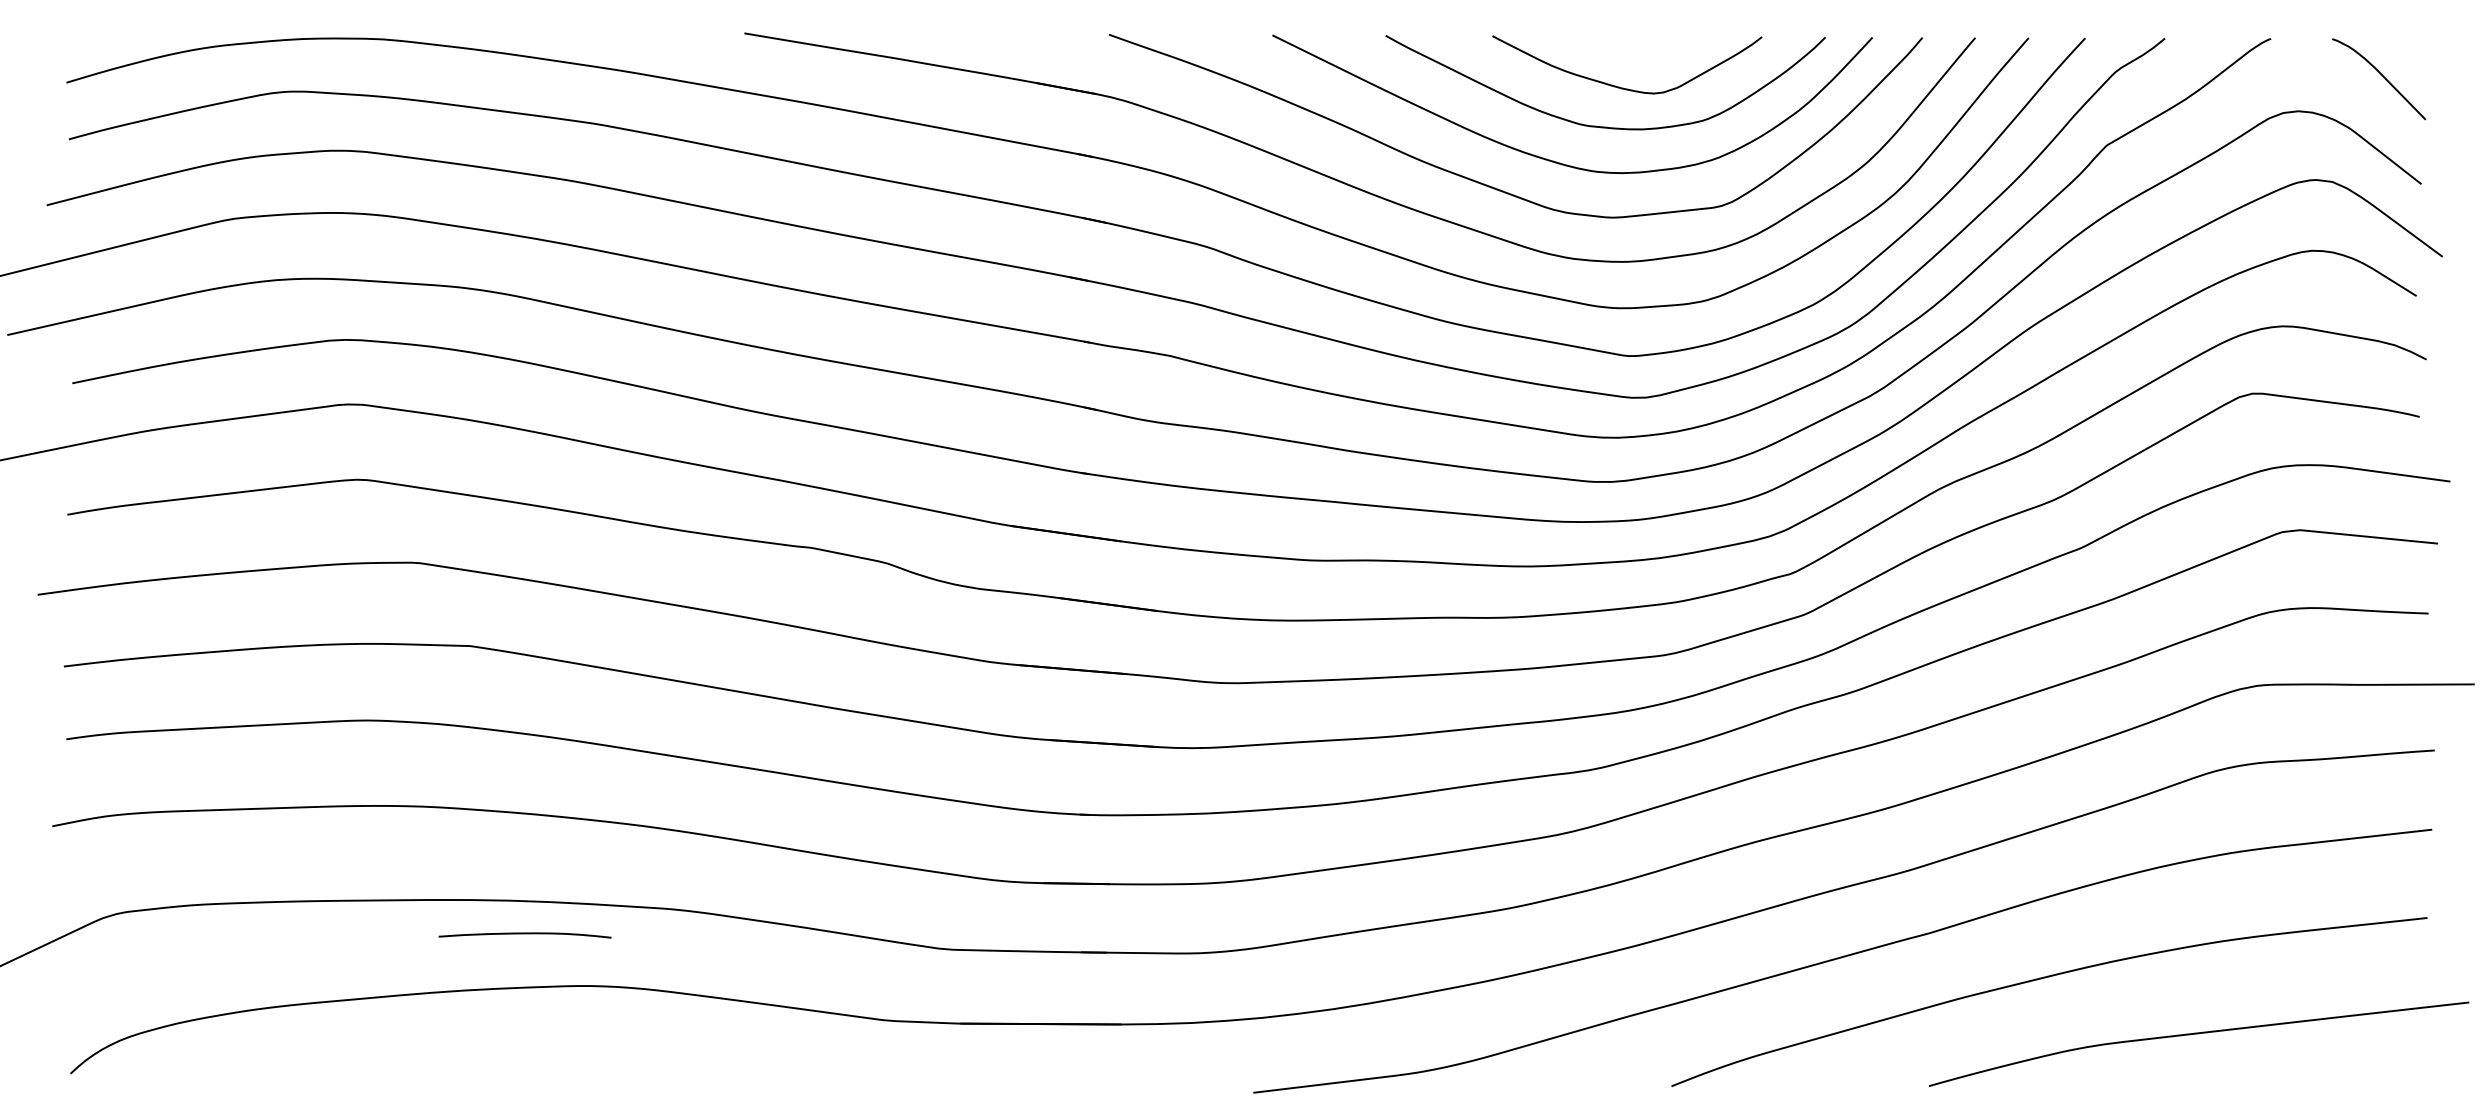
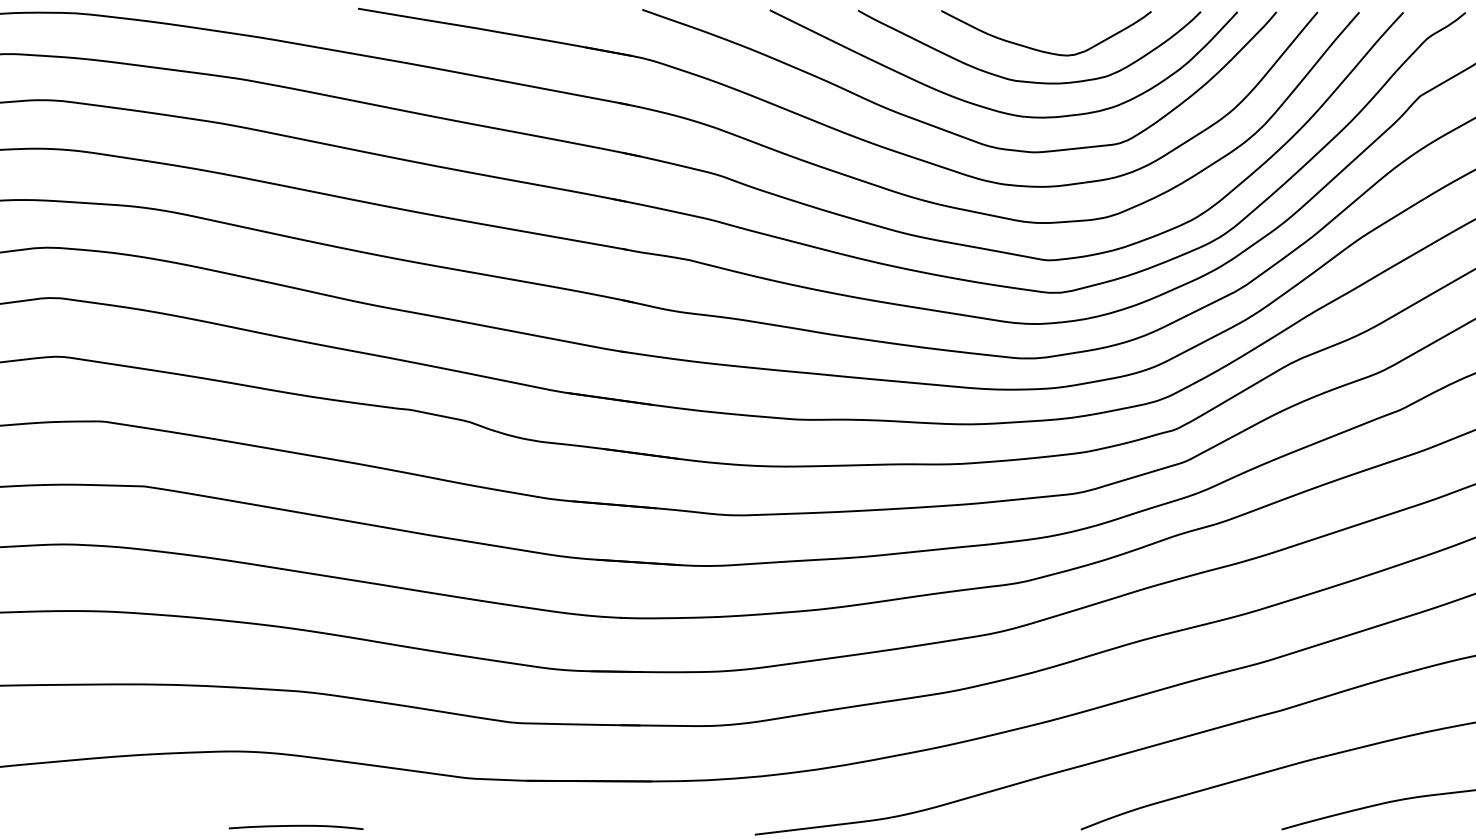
curve: (524, 934) -> (295, 826), moved

